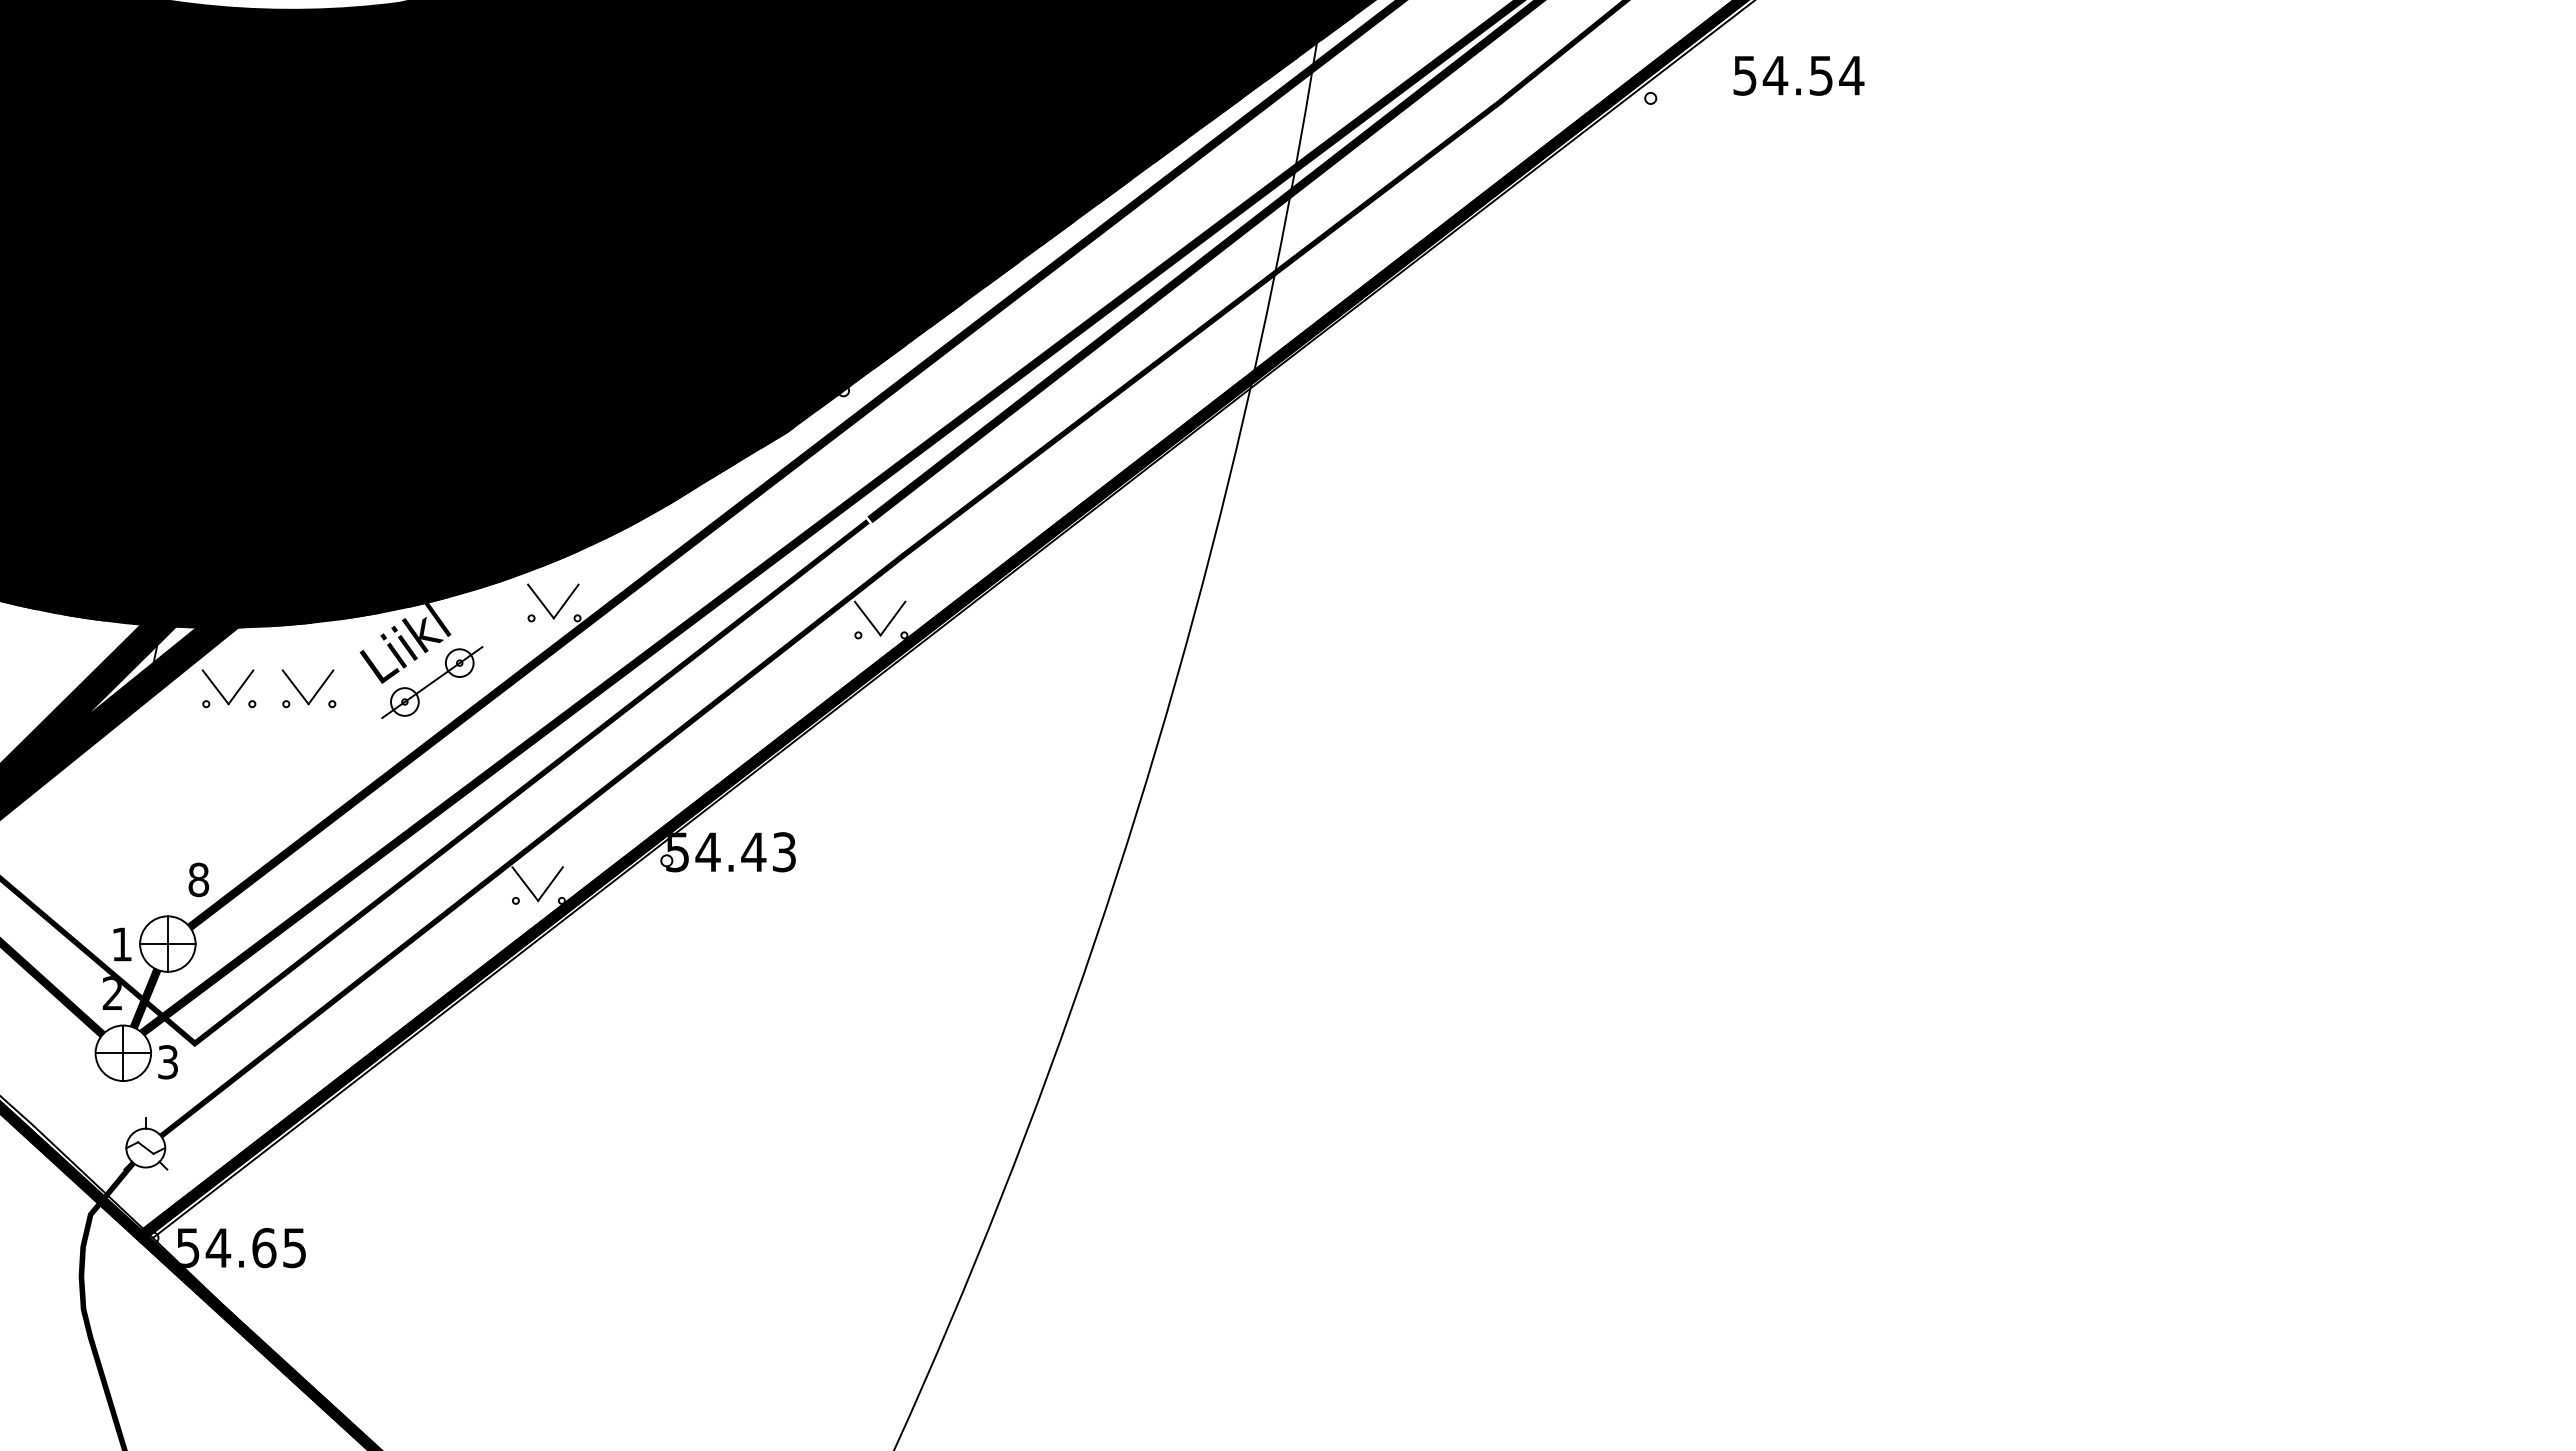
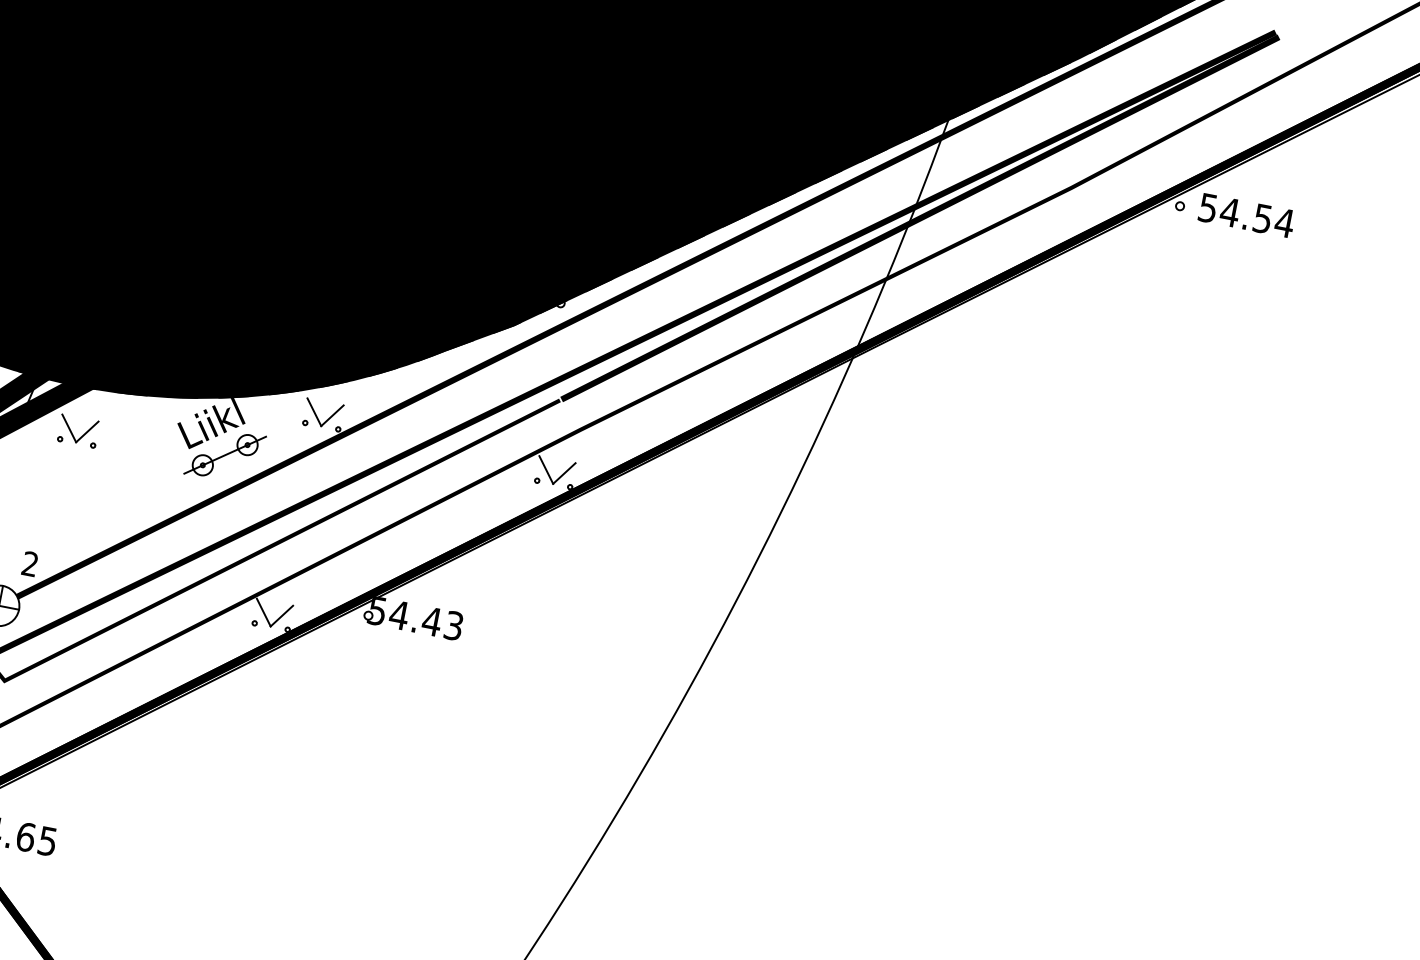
text: (1798, 75) -> (1246, 215), moved
part: (315, 692) -> (140, 446), removed
text: (198, 879) -> (30, 563), 8 -> 2

